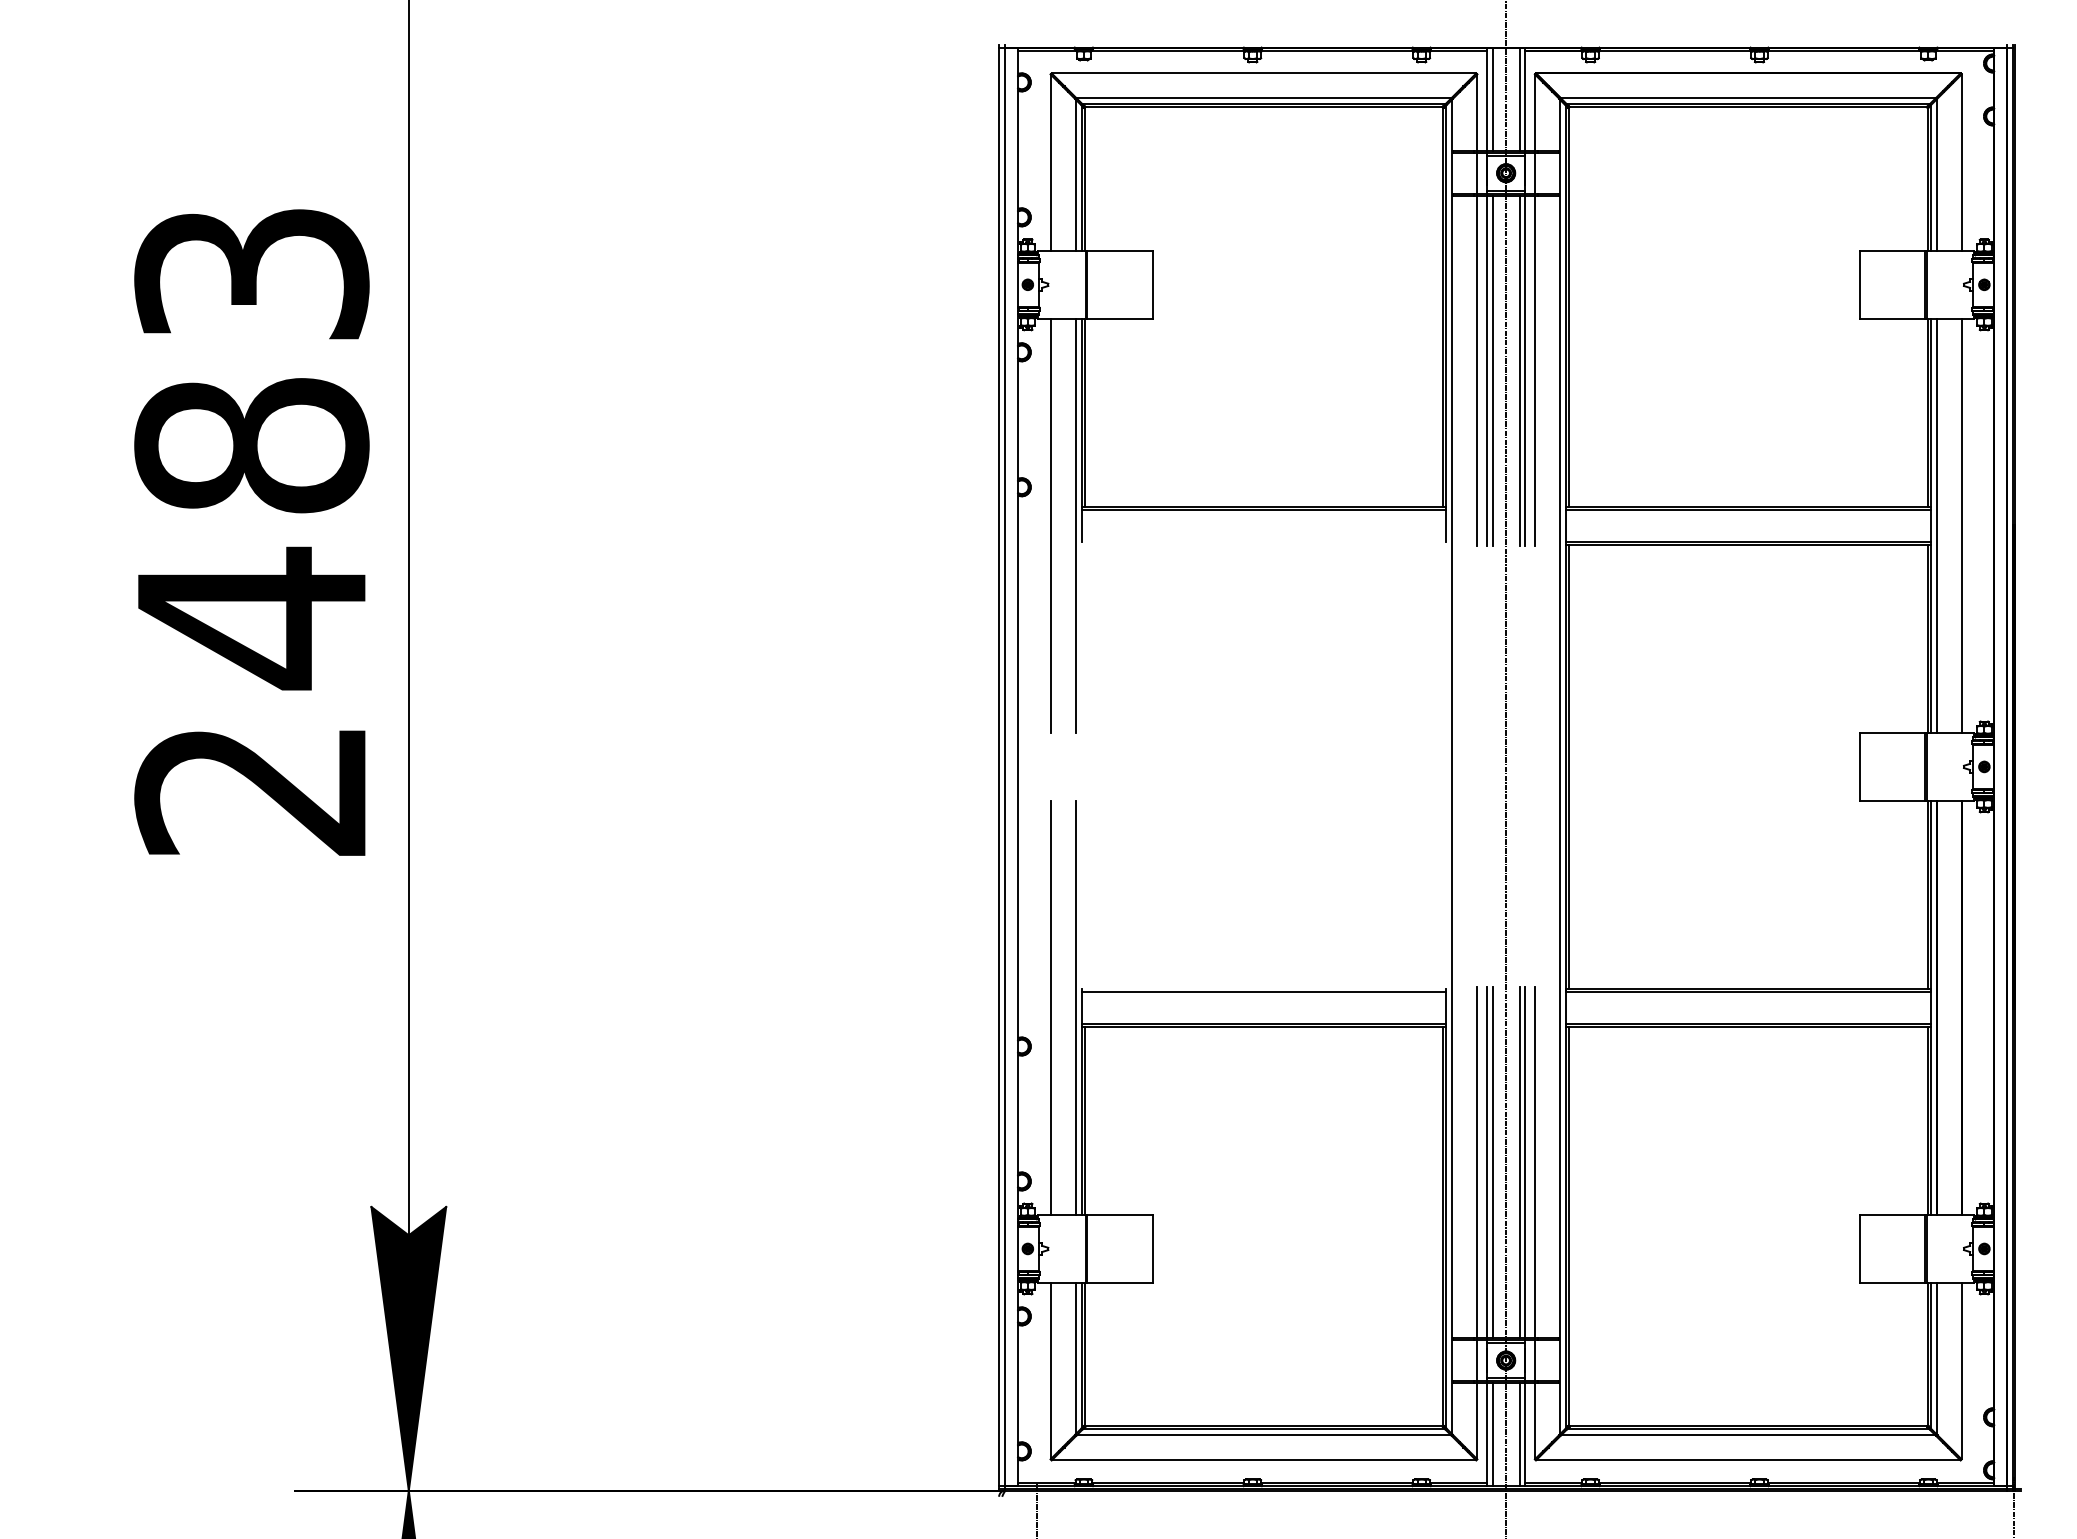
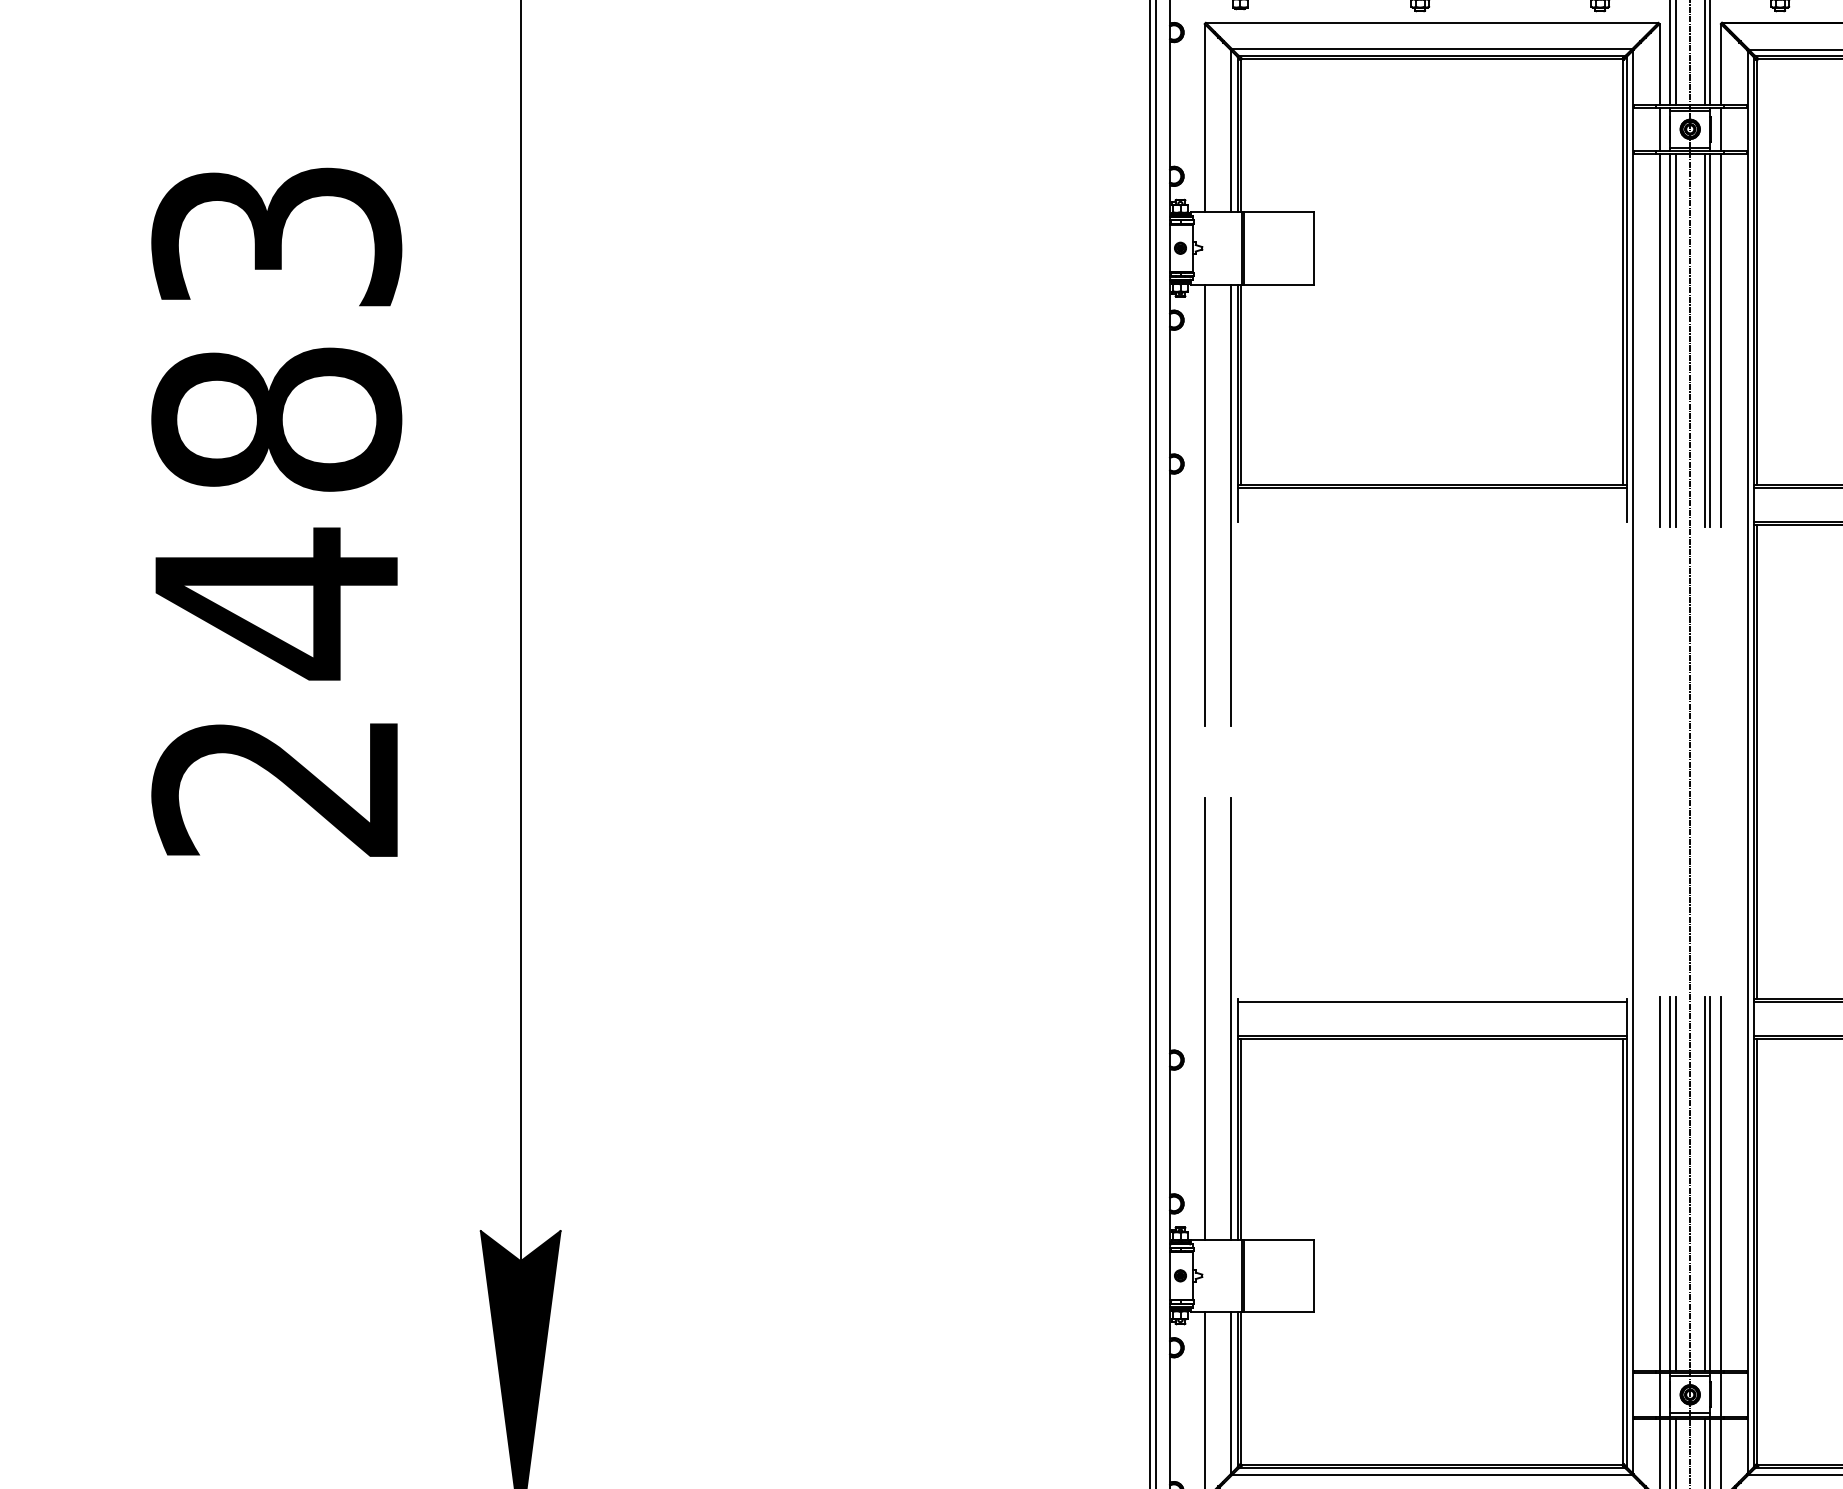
text: (251, 532) -> (276, 512), moved

